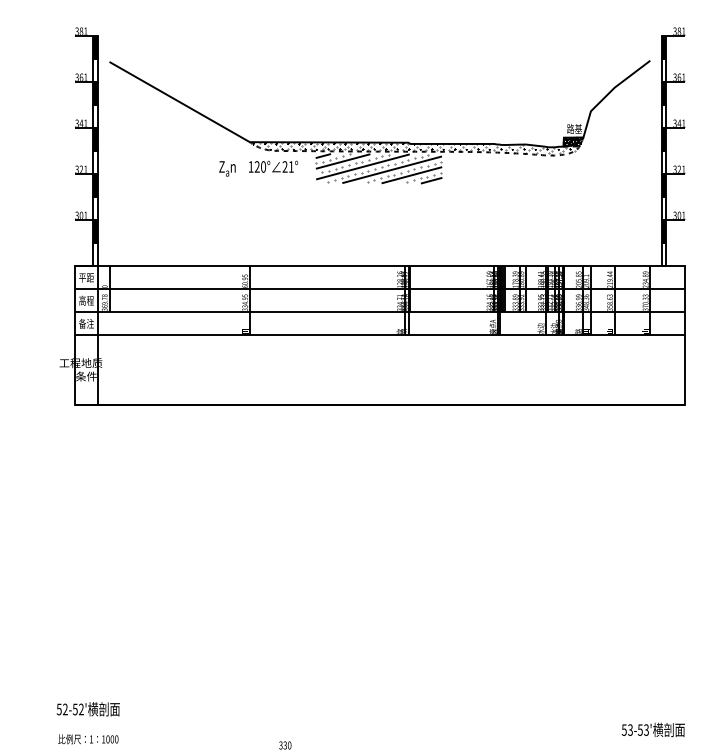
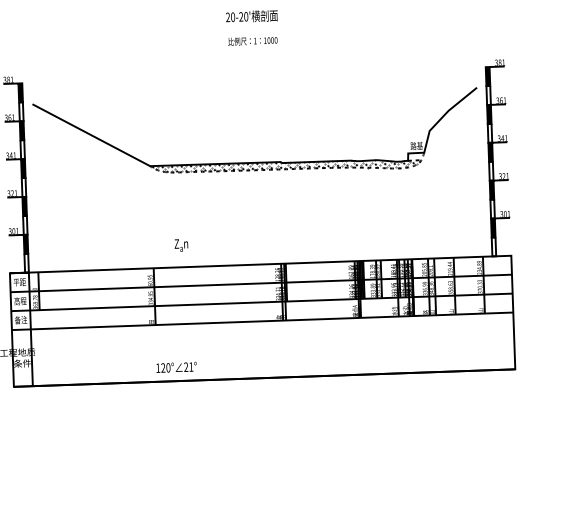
hatch: (572, 141) -> (415, 156), removed
text: (273, 166) -> (176, 367), moved
text: (227, 168) -> (181, 245), moved
hatch: (378, 168) -> (256, 184), removed

